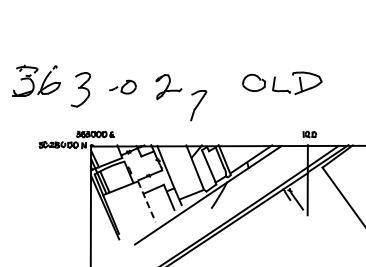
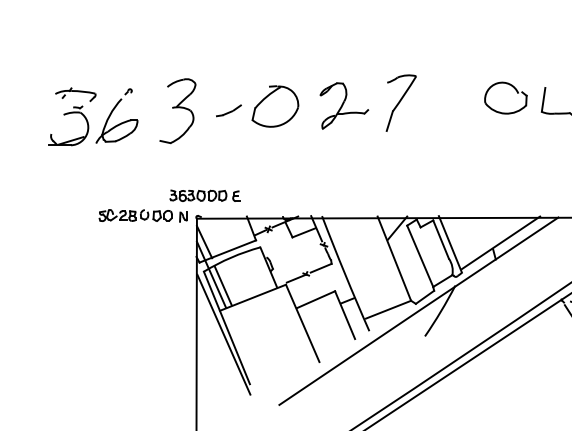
part: (36, 80) -> (93, 116), moved
part: (122, 86) -> (256, 104), size x1.67
part: (198, 105) -> (400, 102), moved
line: (147, 202) -> (303, 324), dashed -> solid

